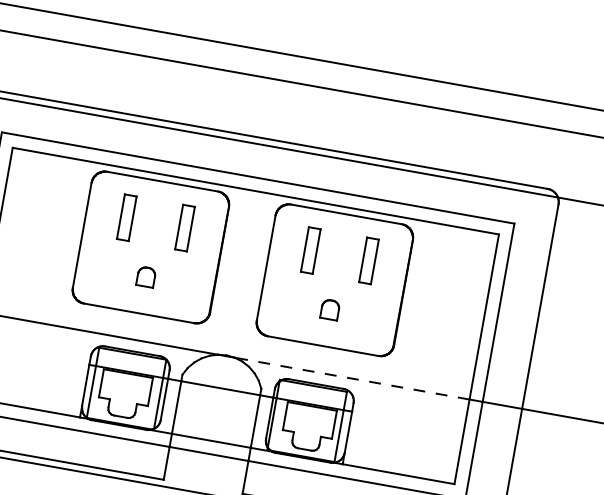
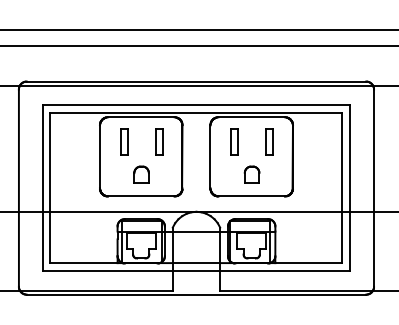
part: (146, 276) -> (141, 174), size x1.43
part: (329, 309) -> (251, 174), size x1.43
line: (351, 378) -> (271, 212), dashed -> solid

